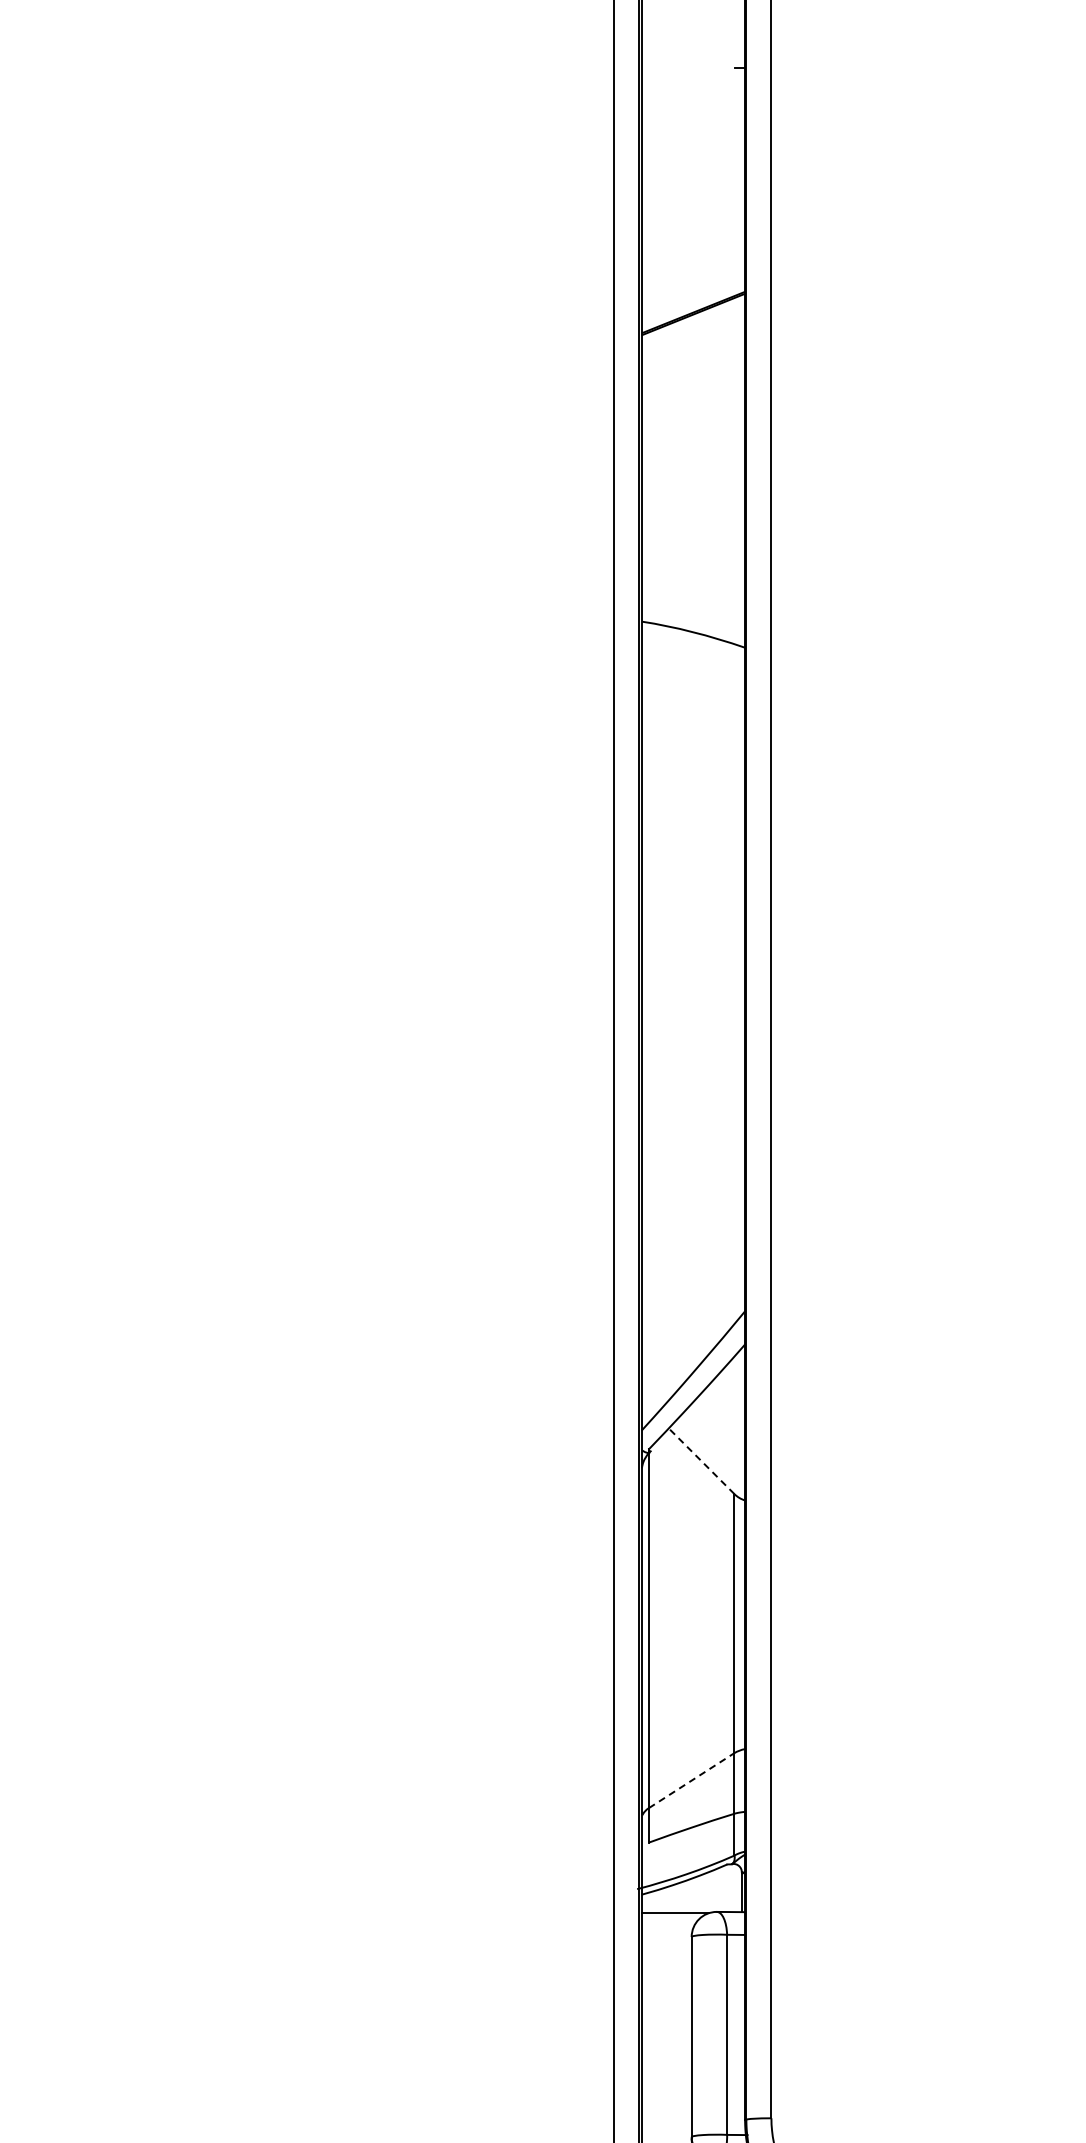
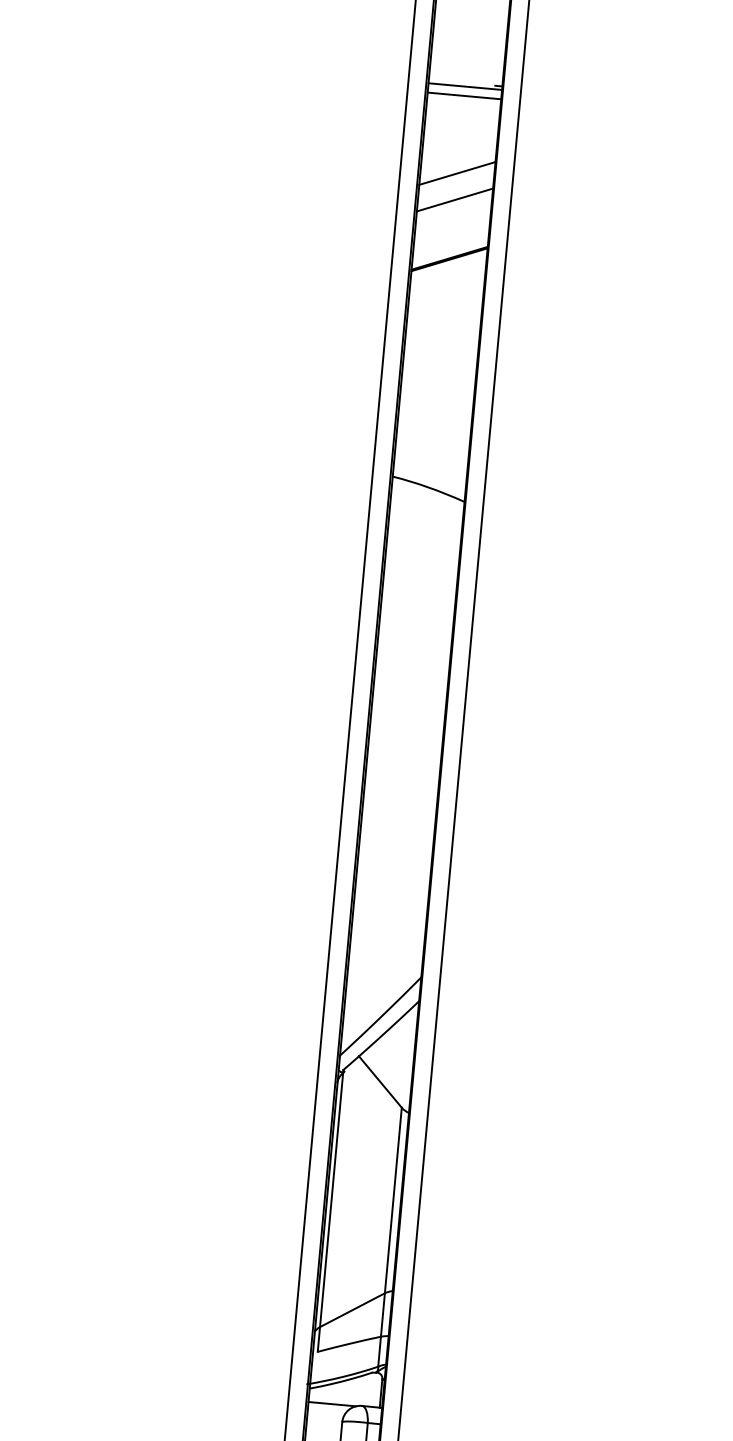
line: (693, 72) -> (465, 86), added
line: (693, 85) -> (464, 95), added
line: (693, 193) -> (457, 173), added
line: (693, 230) -> (454, 199), added
line: (701, 1461) -> (380, 1082), dashed -> solid
line: (691, 1780) -> (352, 1310), dashed -> solid

